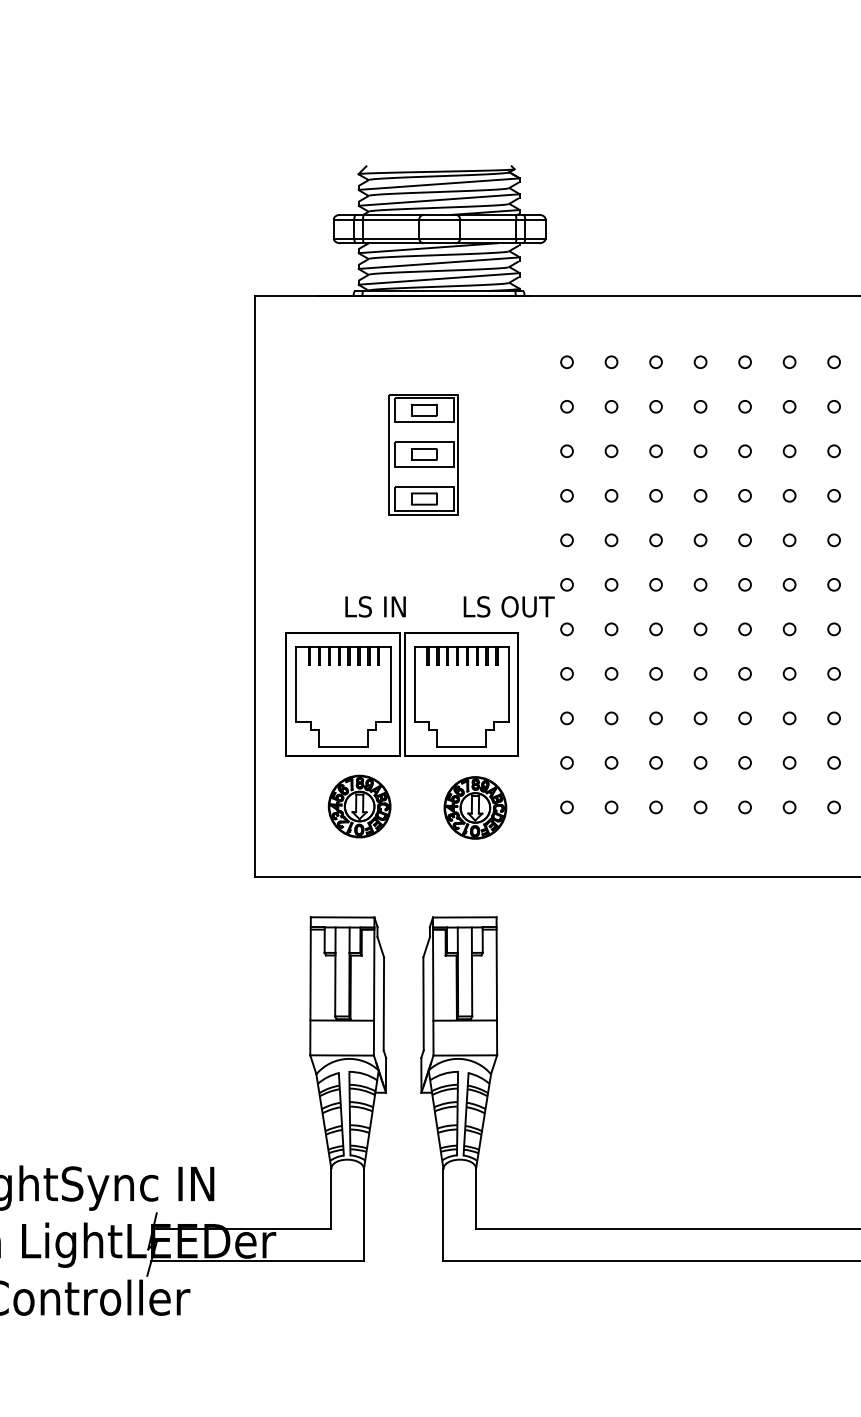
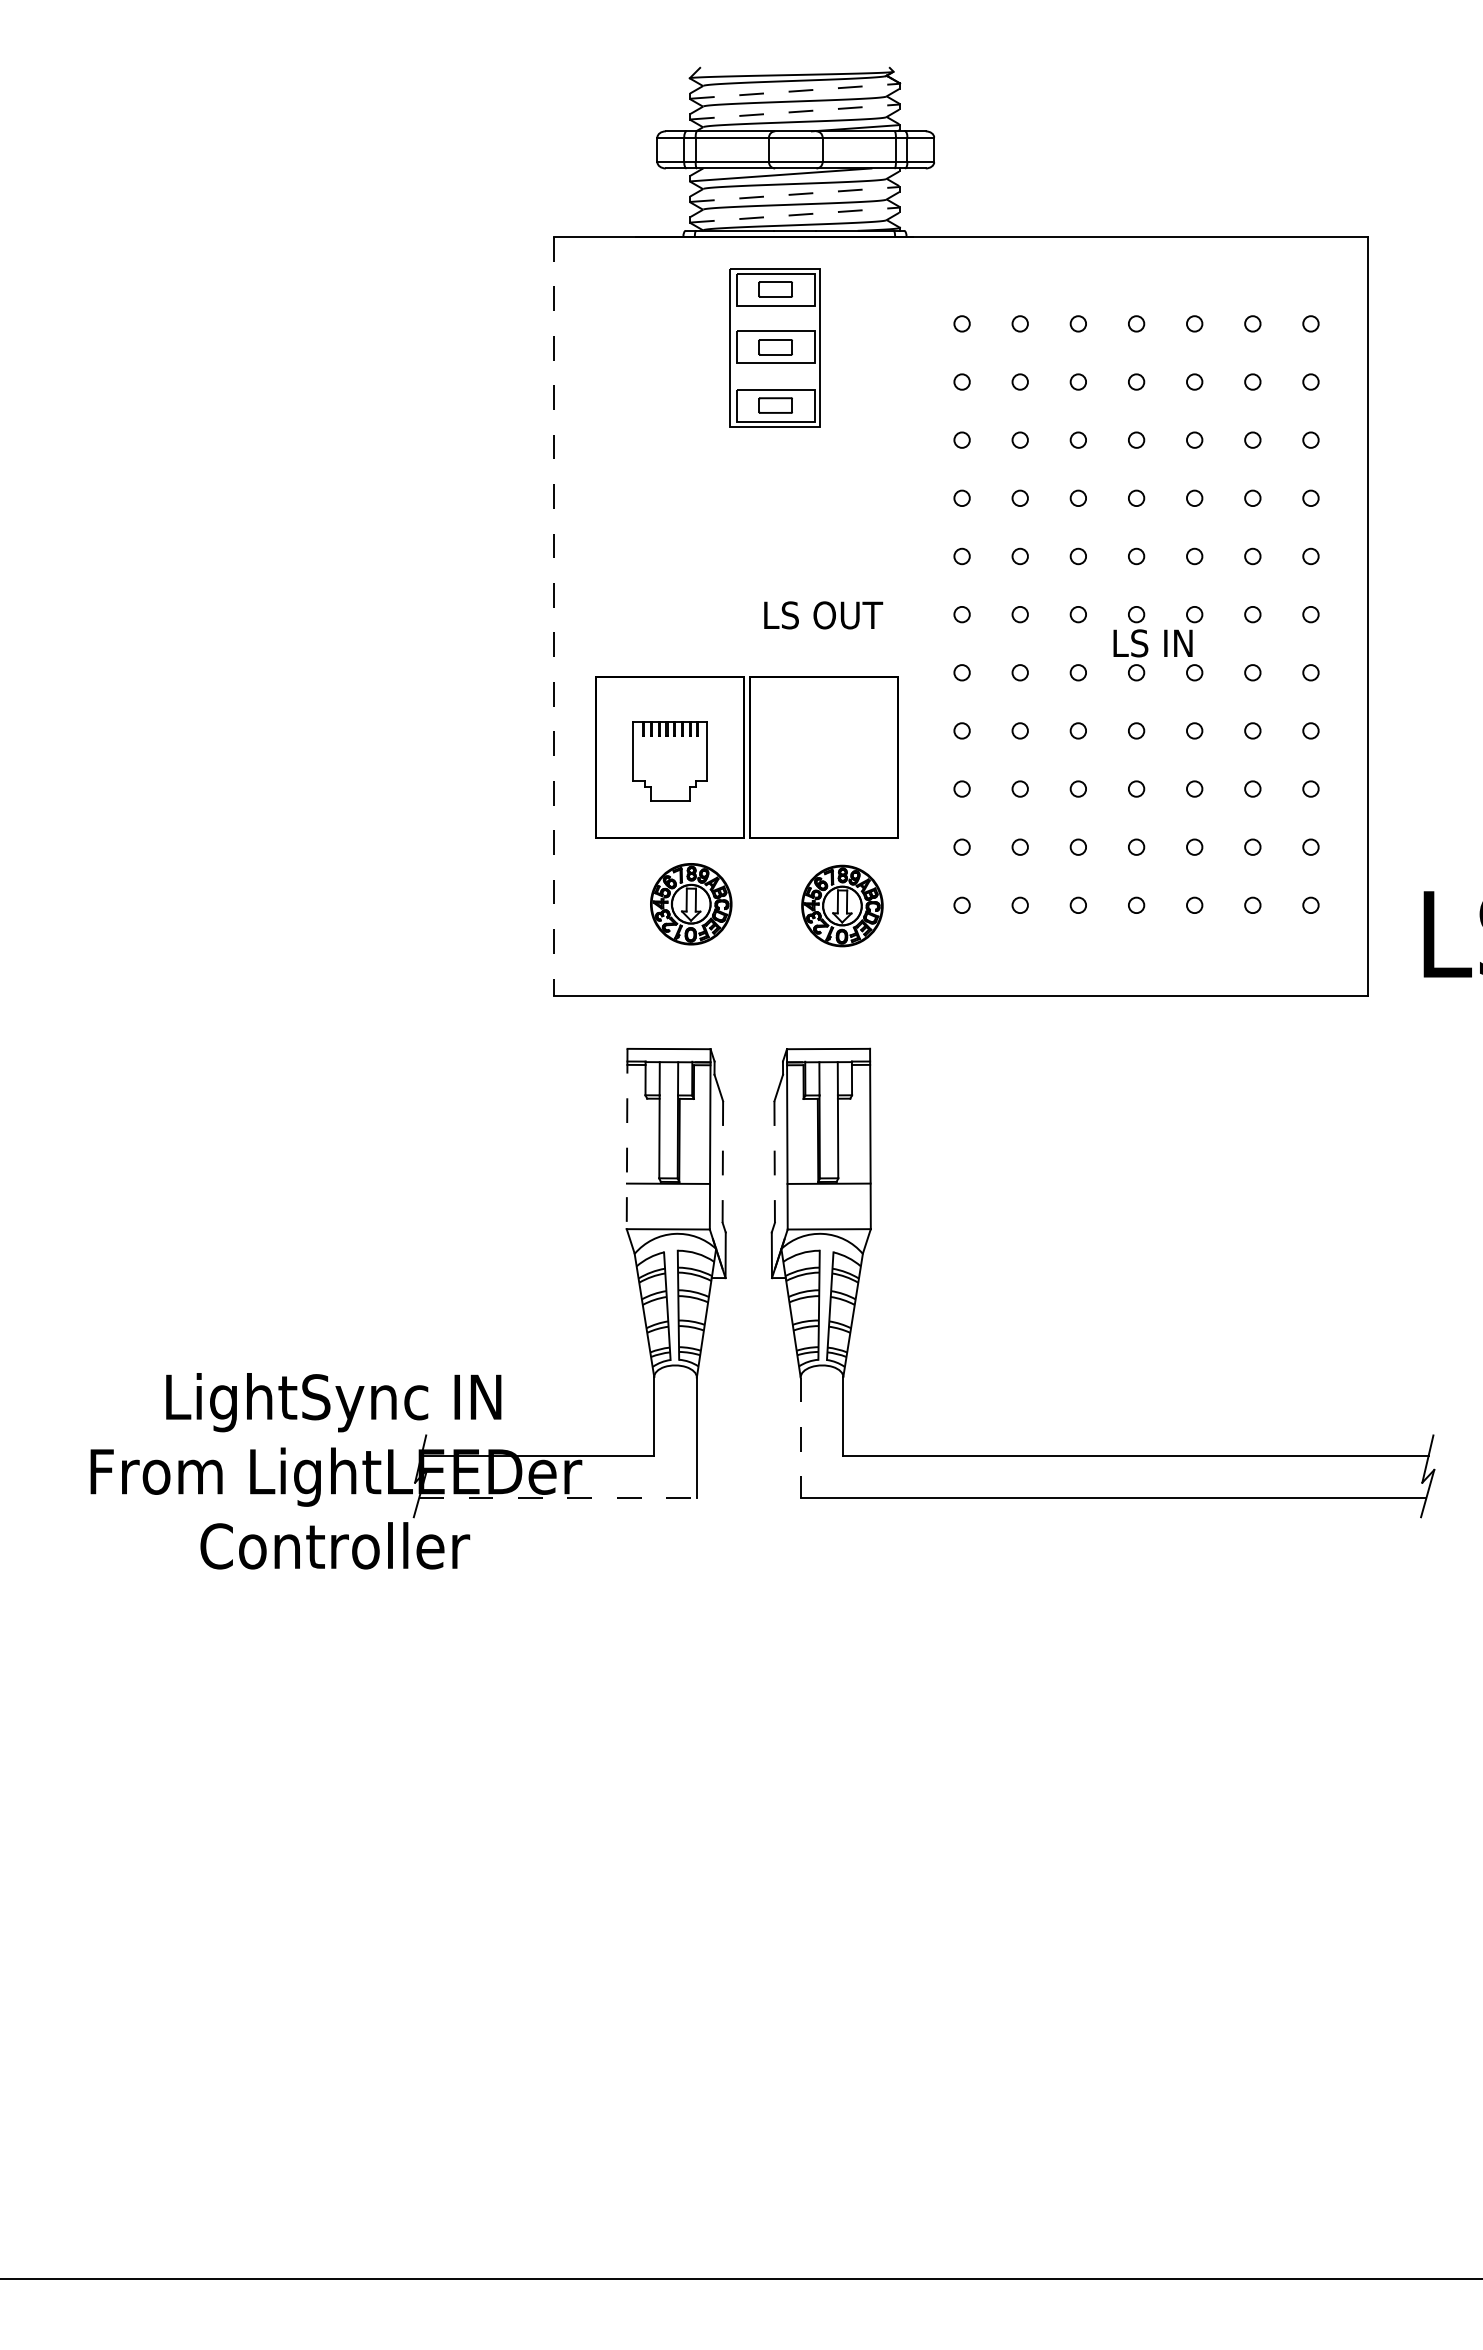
line: (438, 184) -> (794, 91), solid -> dashed
line: (438, 200) -> (794, 112), solid -> dashed
line: (438, 263) -> (794, 194), solid -> dashed
line: (438, 279) -> (794, 215), solid -> dashed
part: (423, 454) -> (774, 347), moved
line: (254, 586) -> (554, 616), solid -> dashed
text: (375, 606) -> (1152, 643), moved
text: (509, 606) -> (823, 615), moved
part: (343, 697) -> (670, 761), size x0.6
part: (461, 697) -> (824, 761), removed
line: (310, 986) -> (627, 1139), solid -> dashed
line: (383, 1004) -> (722, 1162), solid -> dashed
line: (423, 1004) -> (774, 1162), solid -> dashed
line: (443, 1215) -> (800, 1438), solid -> dashed
line: (257, 1261) -> (557, 1498), solid -> dashed

